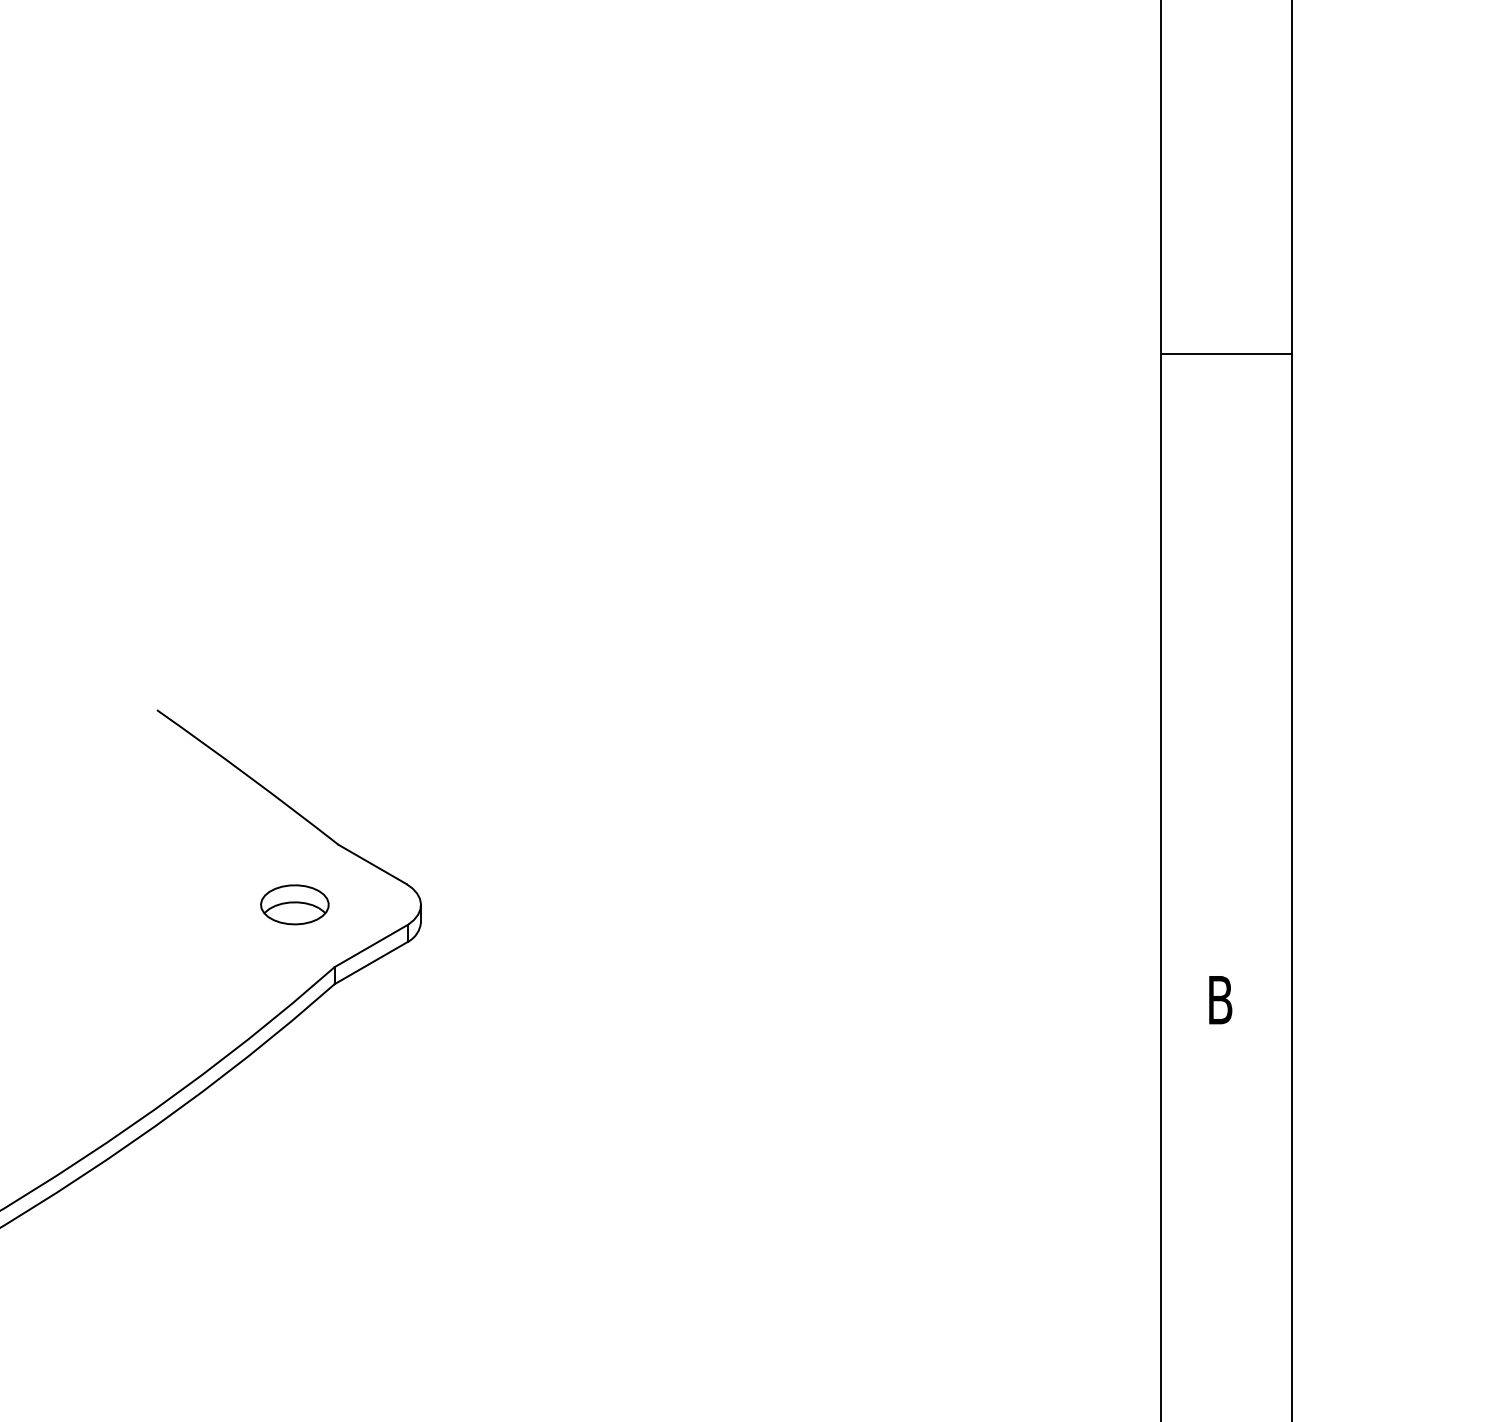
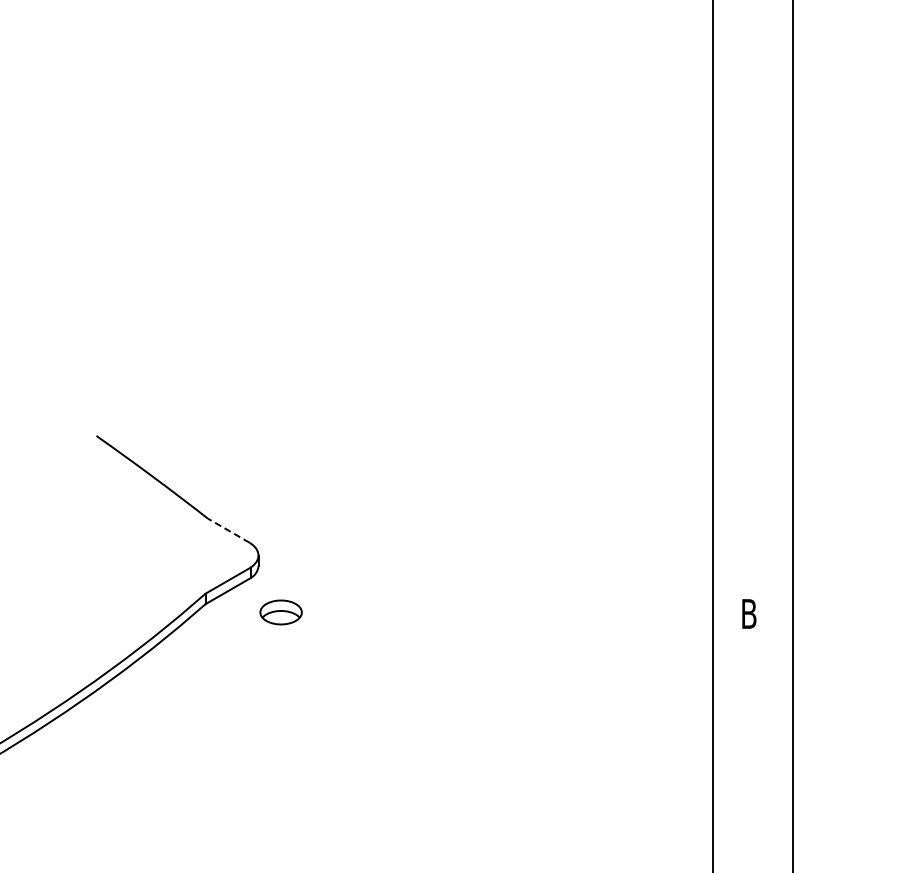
line: (1225, 354) -> (752, 217), removed
line: (372, 864) -> (228, 530), solid -> dashed
part: (293, 904) -> (280, 612), moved

